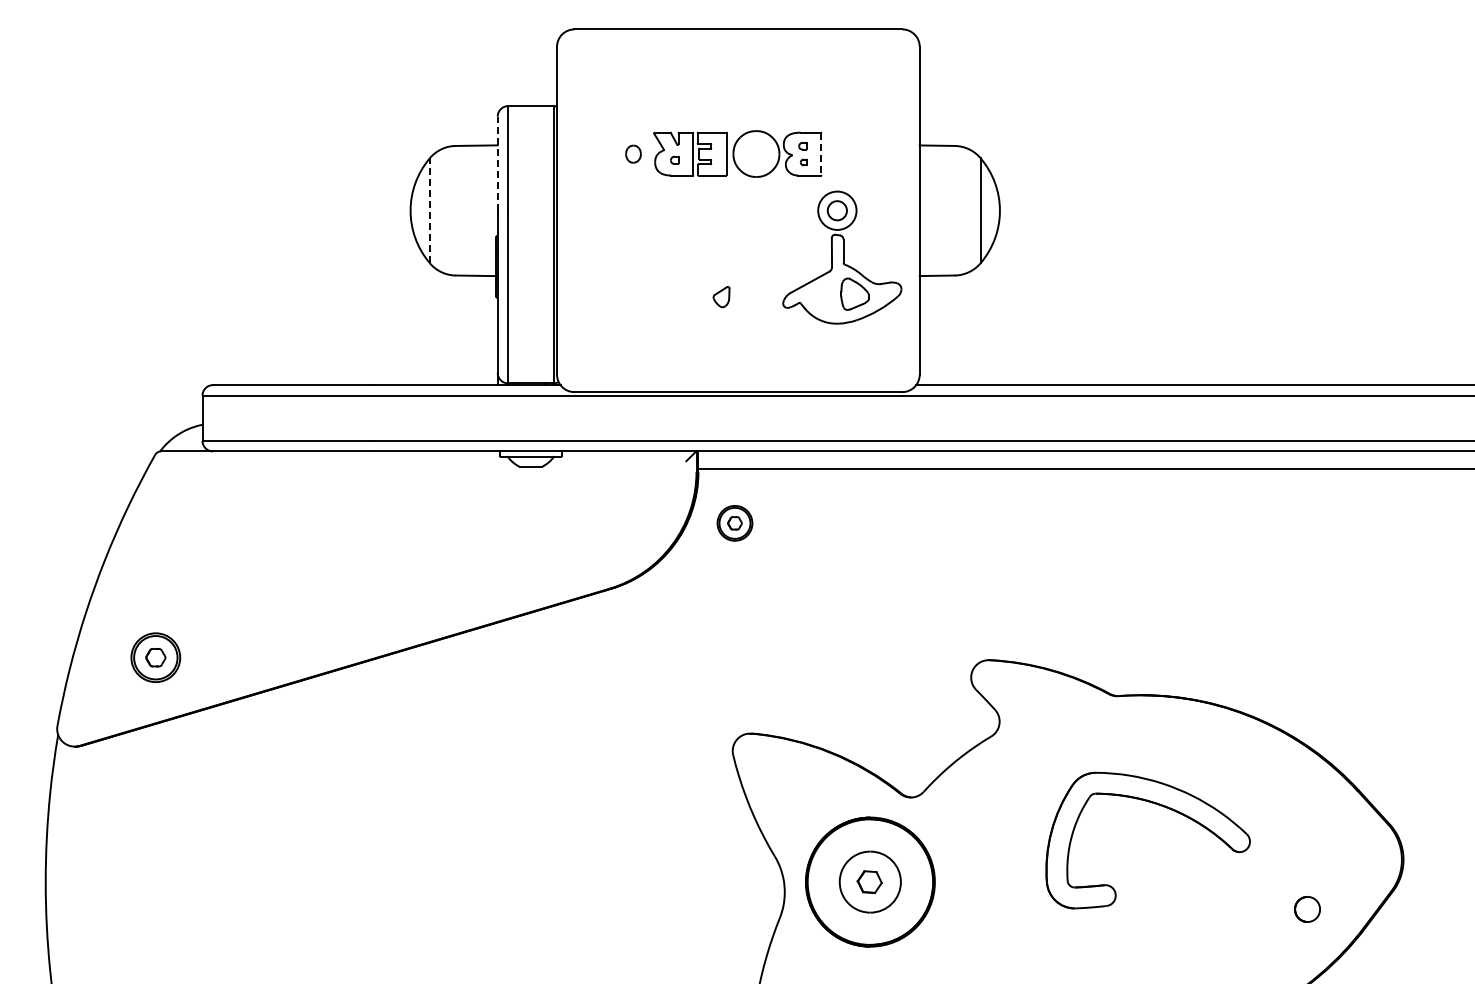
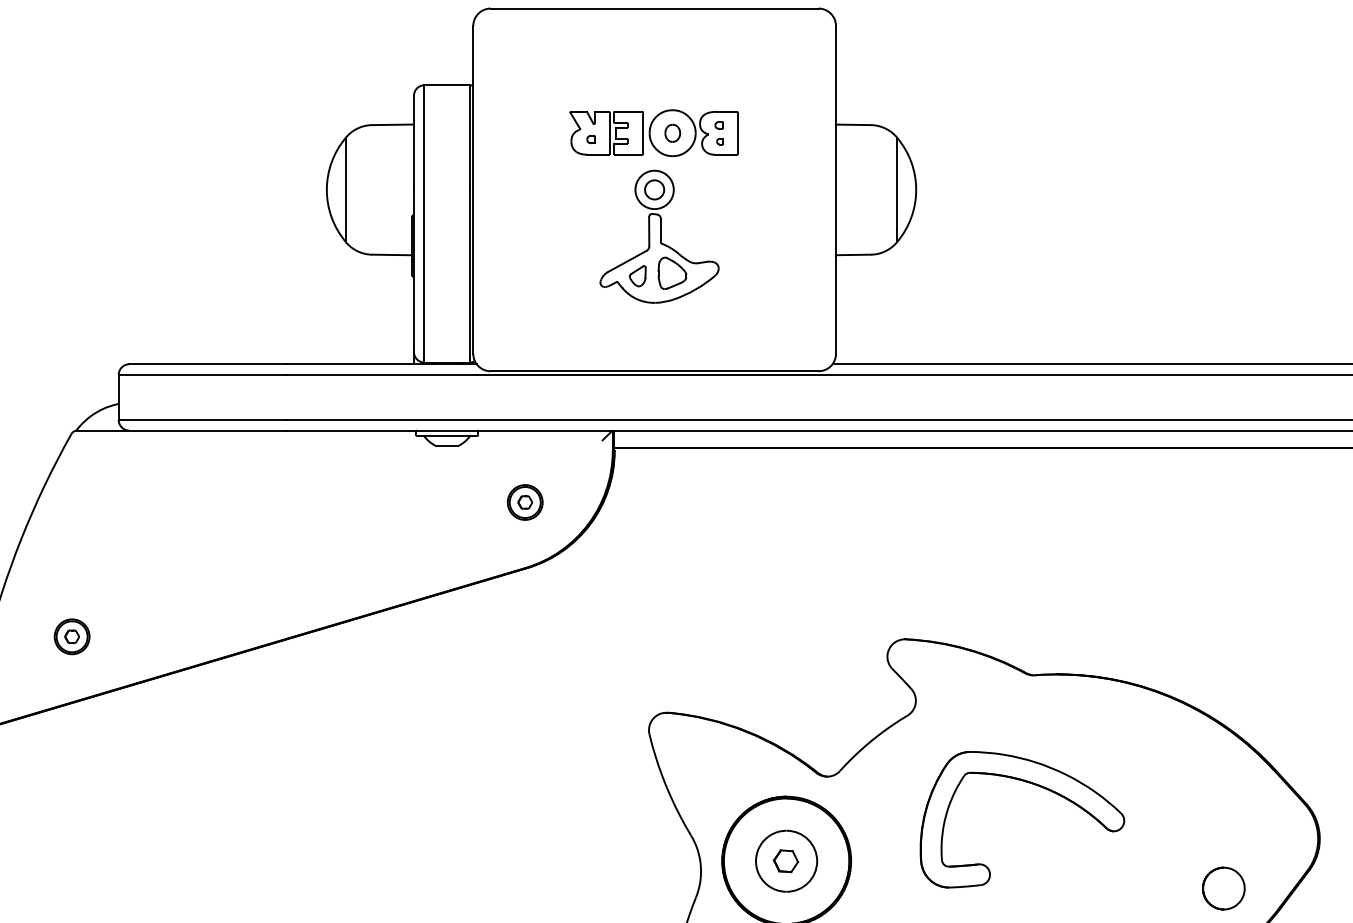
part: (633, 153) -> (672, 132), moved
line: (821, 154) -> (737, 133), dashed -> solid
line: (497, 163) -> (413, 142), dashed -> solid
line: (429, 210) -> (345, 189), dashed -> solid
part: (842, 257) -> (659, 236), moved
part: (734, 523) -> (524, 502), moved
part: (155, 657) -> (71, 636), size x0.71
part: (1163, 807) -> (1037, 786), moved
part: (1307, 909) -> (1223, 888), size x1.67

